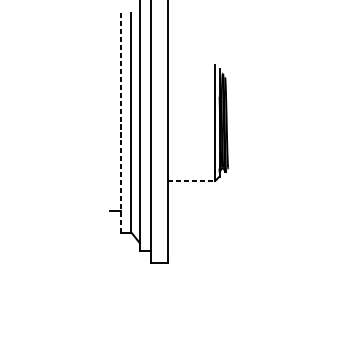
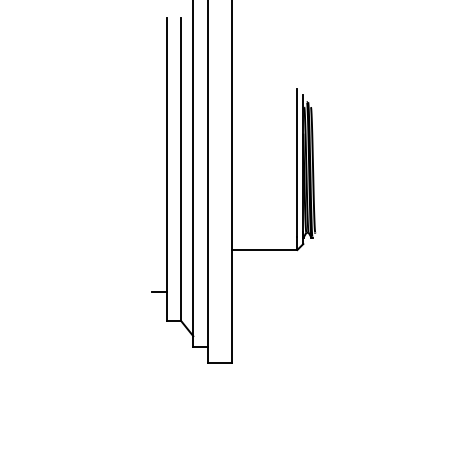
line: (120, 122) -> (166, 169), dashed -> solid
line: (191, 181) -> (264, 250), dashed -> solid

